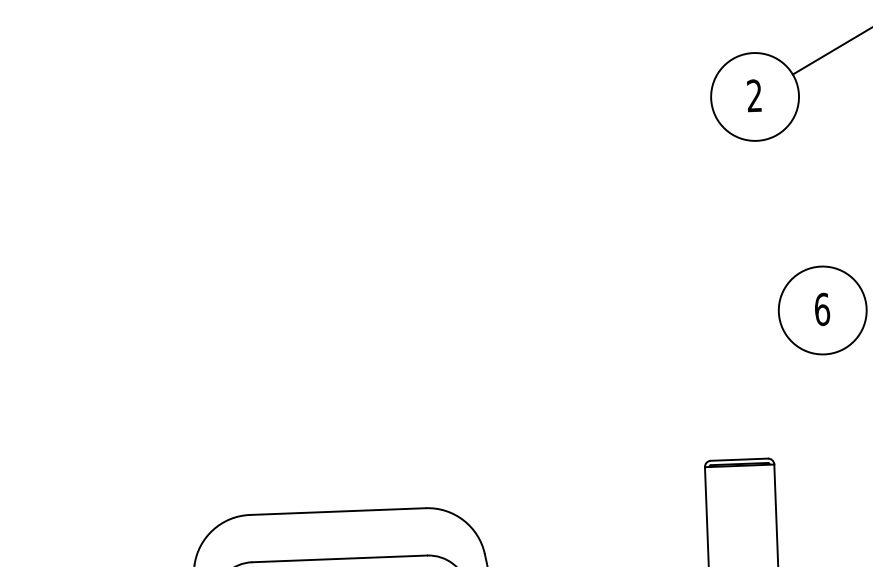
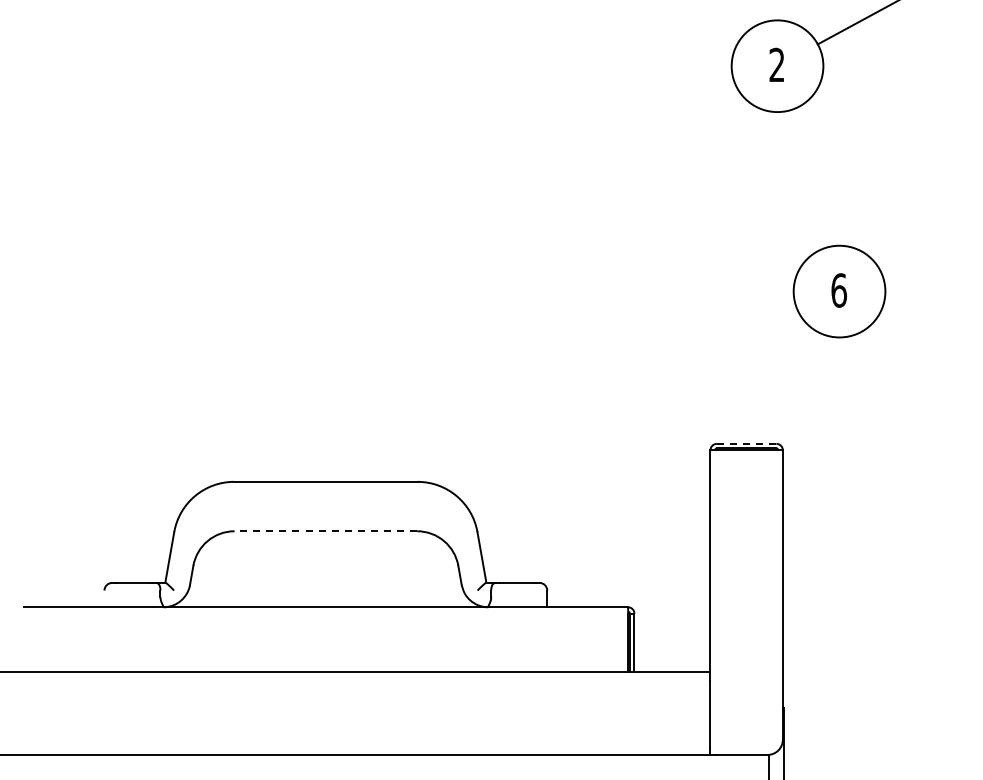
line: (739, 459) -> (746, 443), solid -> dashed
line: (339, 559) -> (325, 531), solid -> dashed

